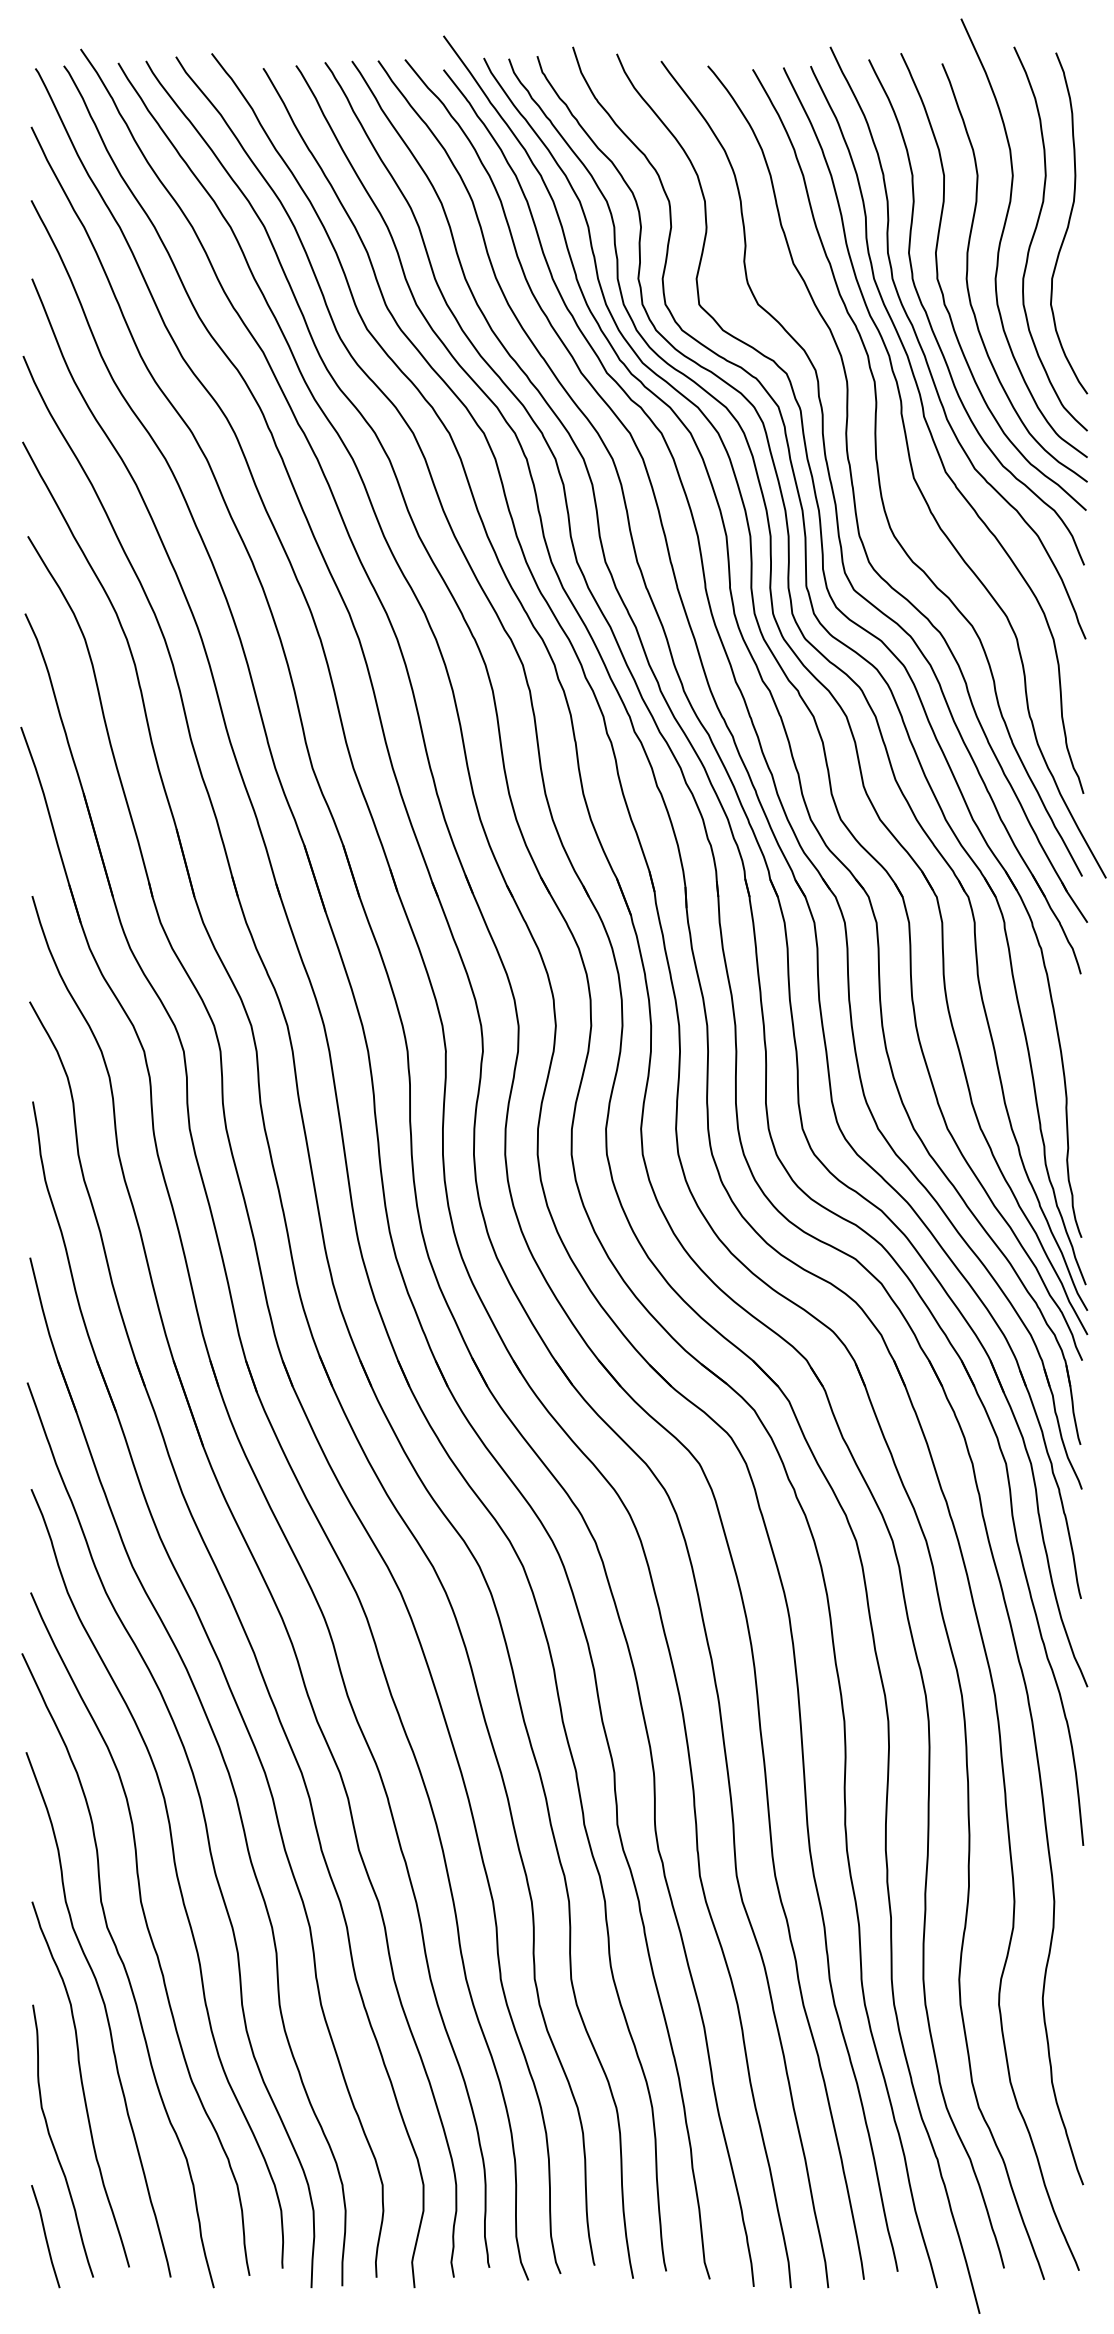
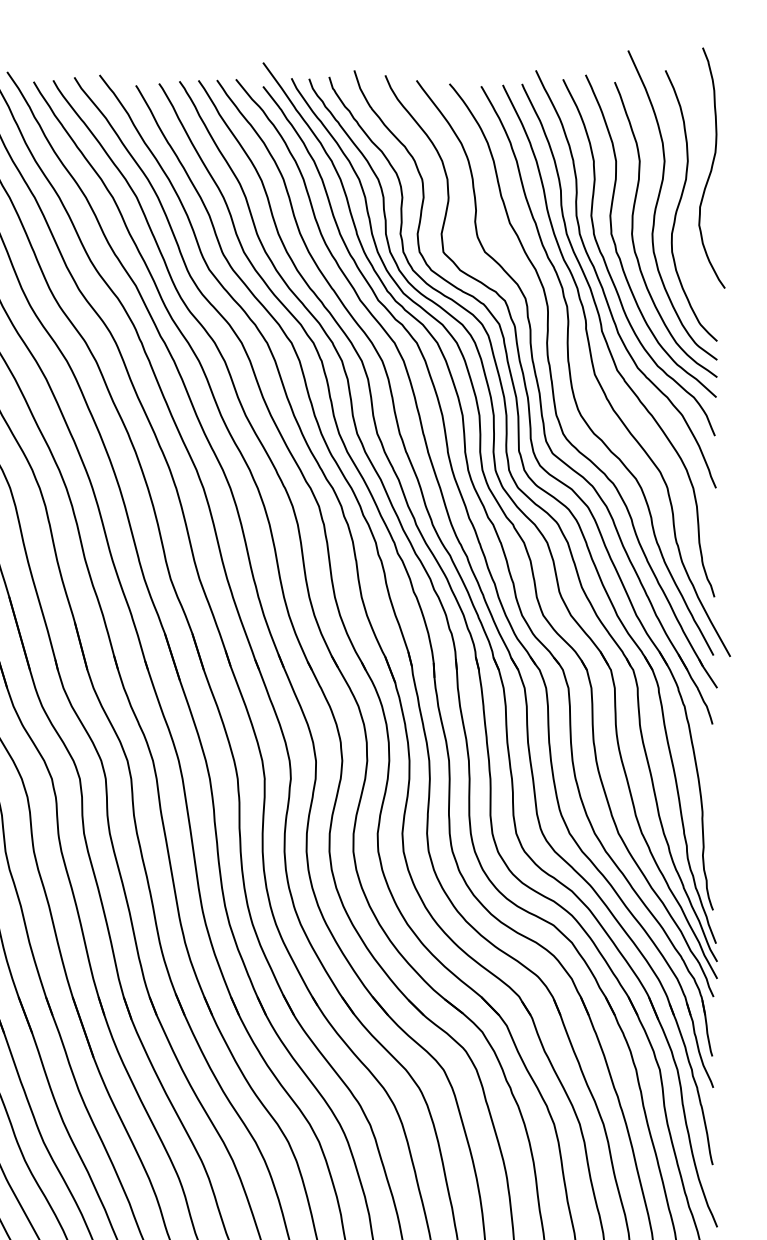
curve: (1069, 223) -> (712, 168), moved

